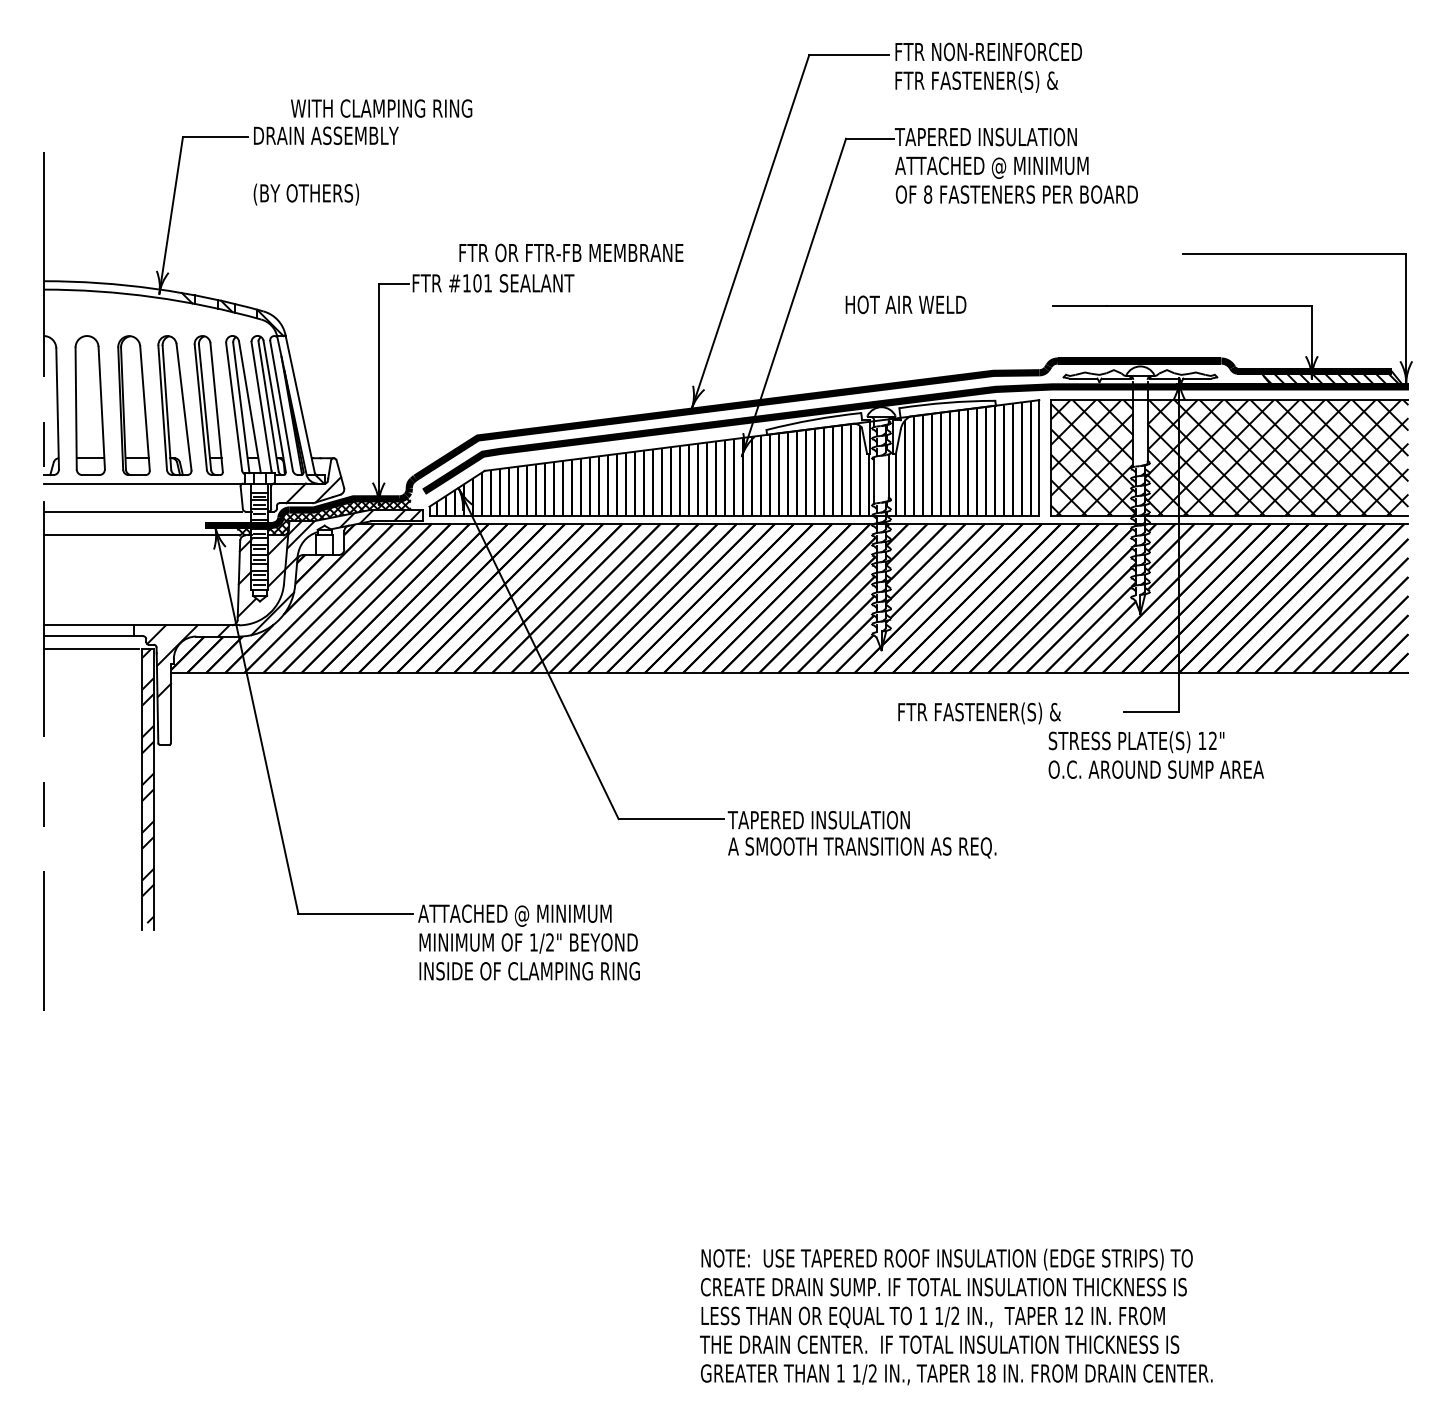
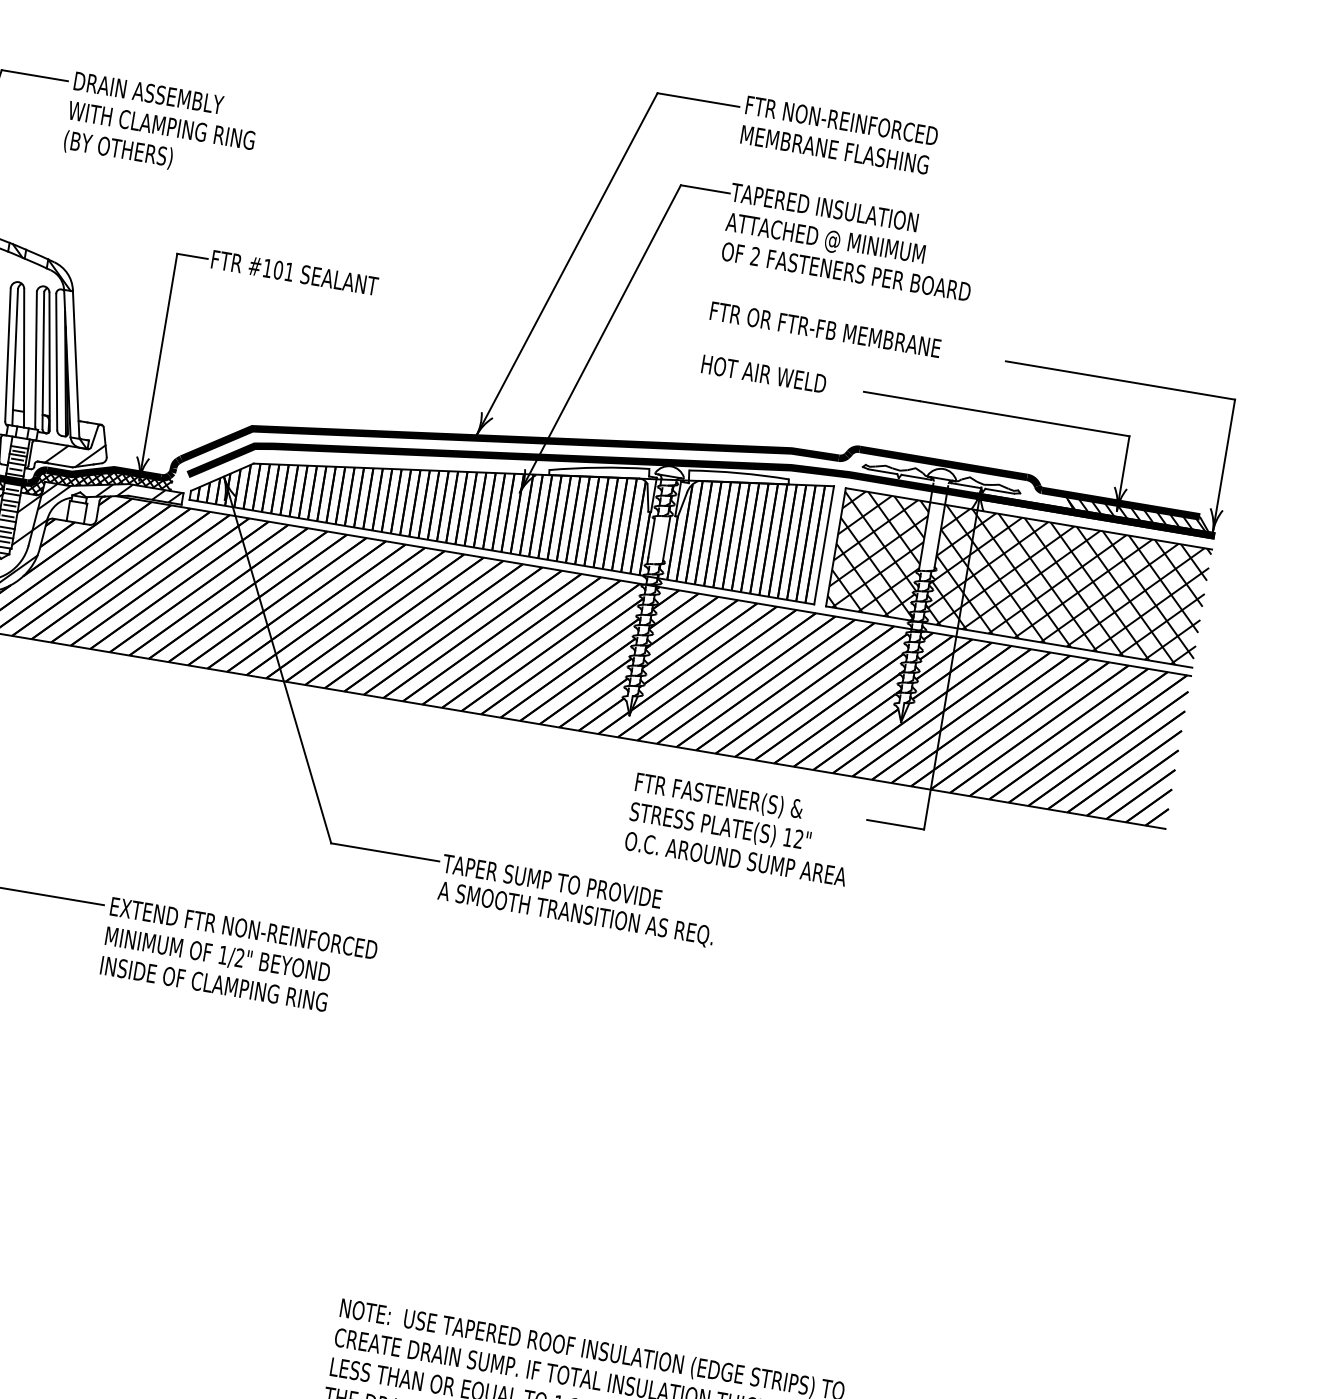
text: (987, 81) -> (835, 150), FTR FASTENER(S) & -> MEMBRANE FLASHING
text: (381, 108) -> (161, 125), moved
text: (928, 194) -> (755, 256), 8 -> 2
text: (571, 252) -> (825, 329), moved
text: (905, 304) -> (763, 373), moved
text: (1155, 754) -> (737, 843), moved
text: (861, 819) -> (579, 885), TAPERED INSULATION -> TAPER SUMP TO PROVIDE
text: (548, 915) -> (242, 930), ATTACHED @ MINIMUM -> EXTEND FTR NON-REINFORCED

